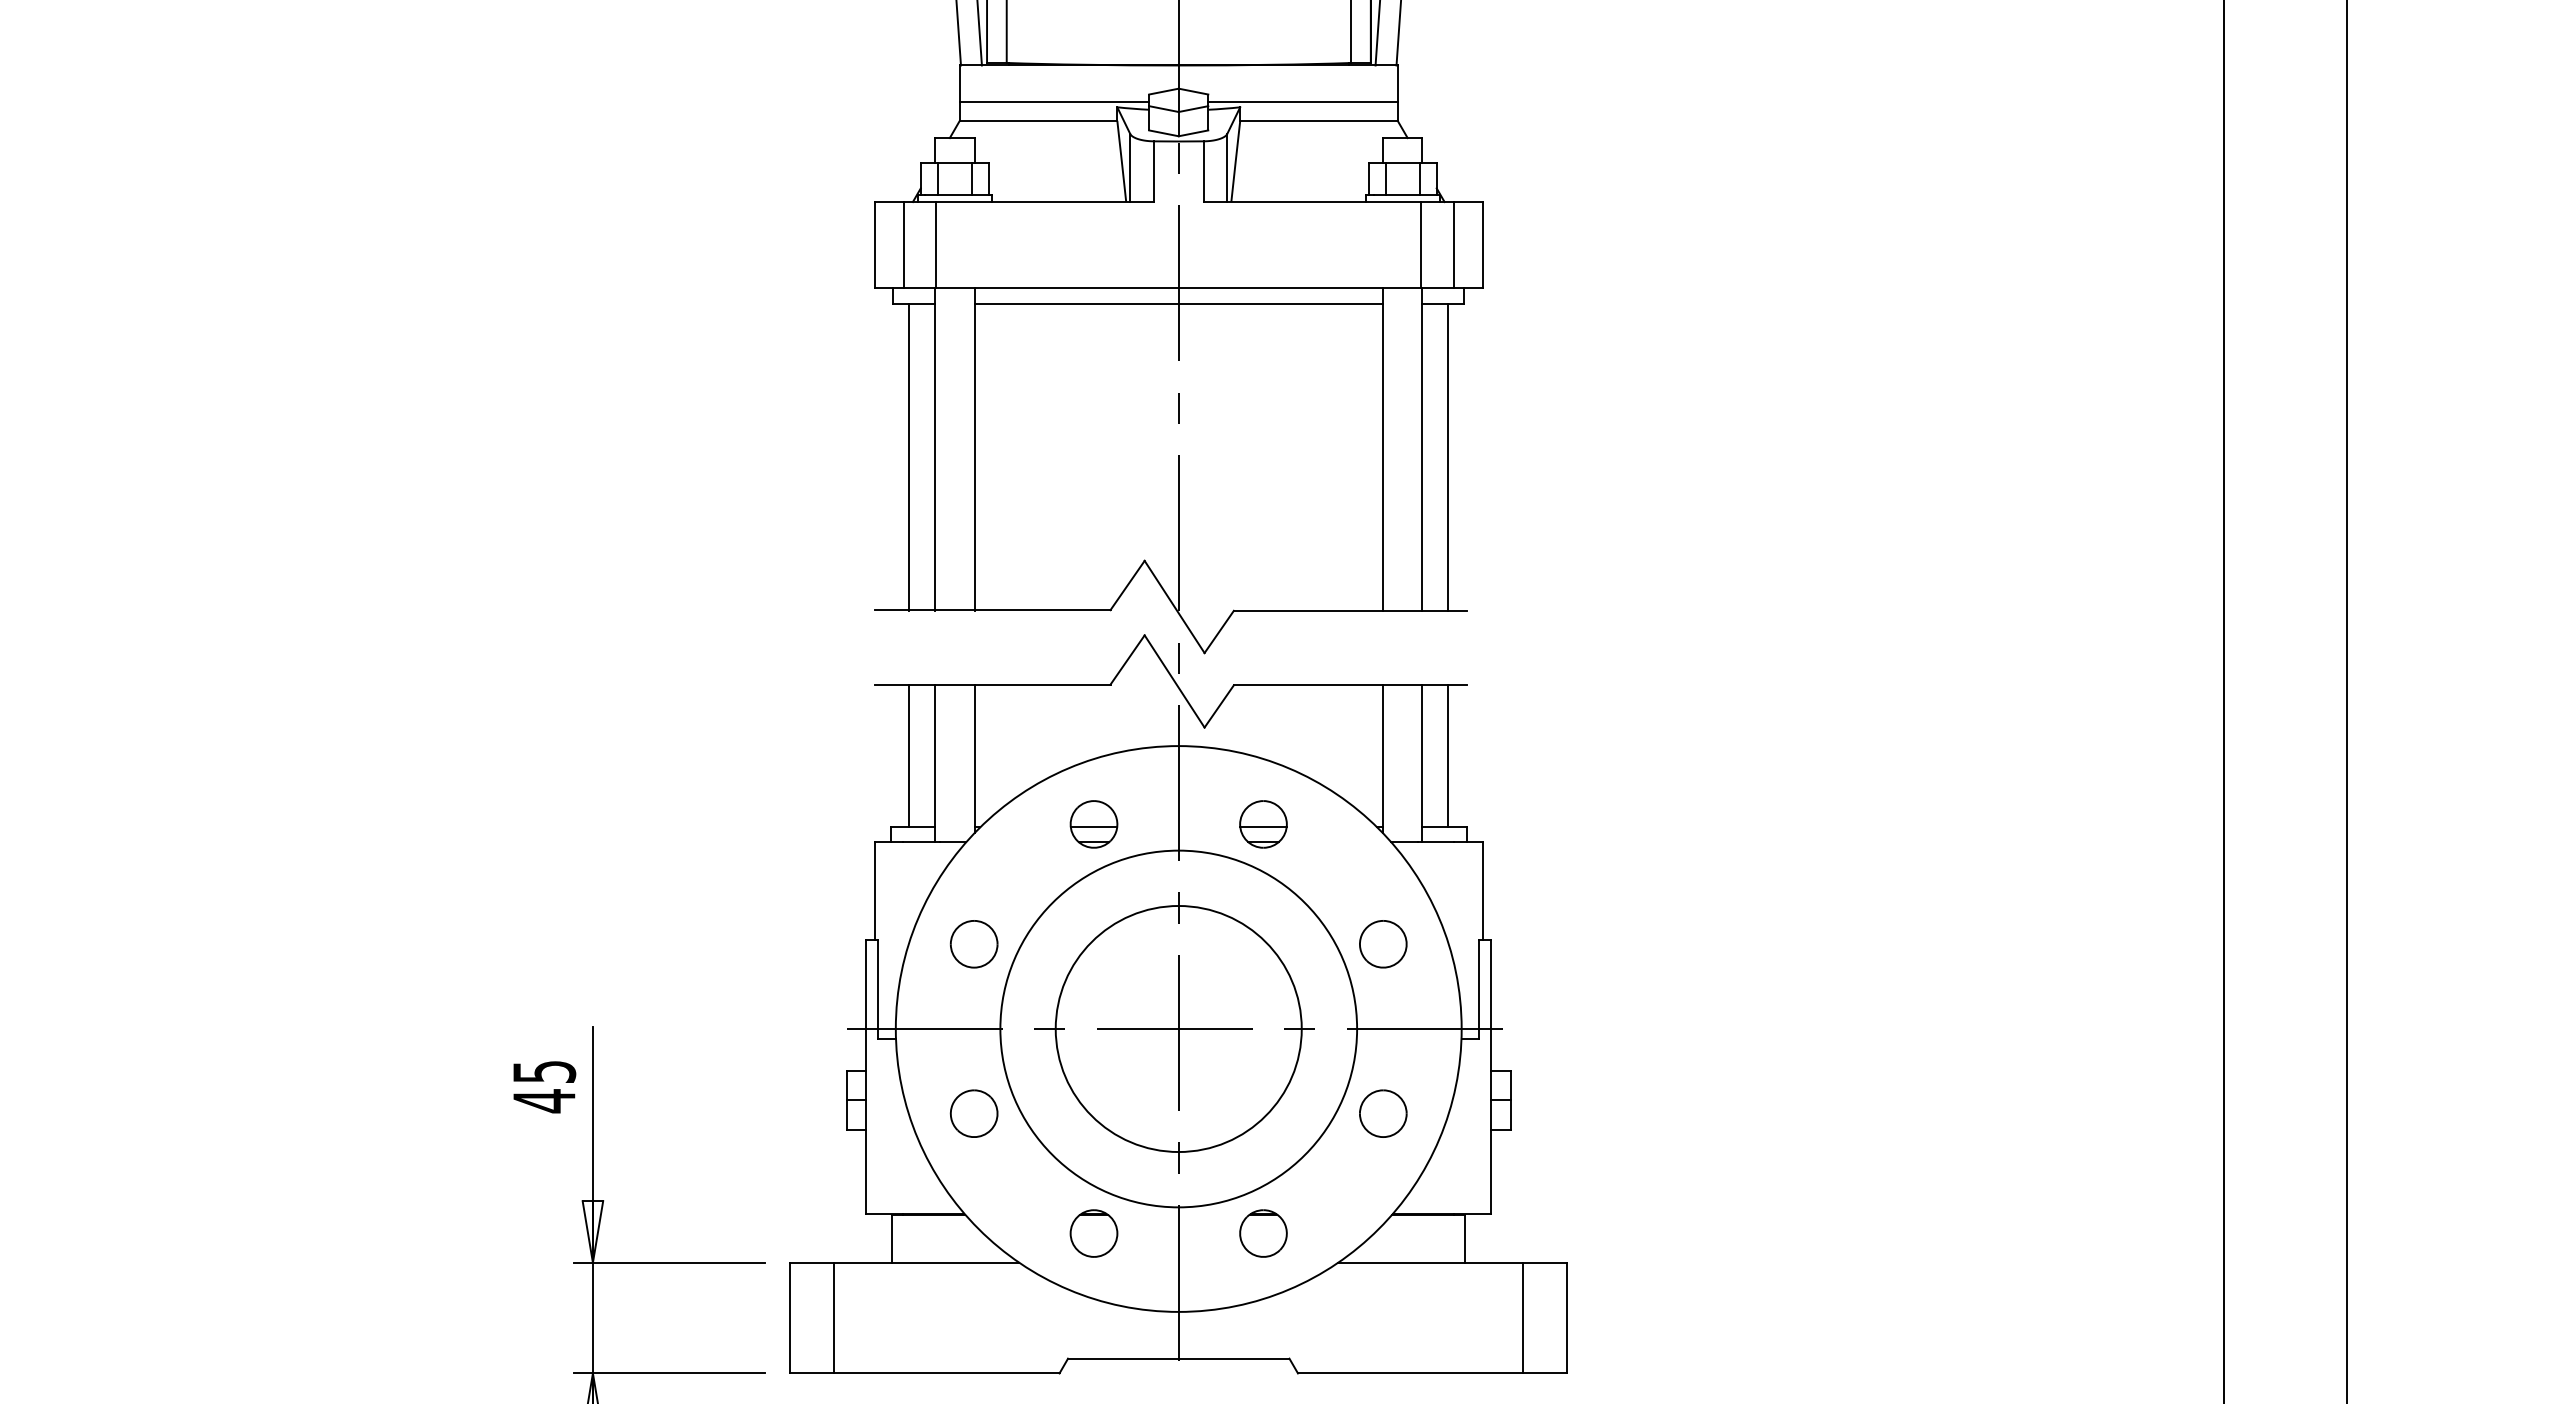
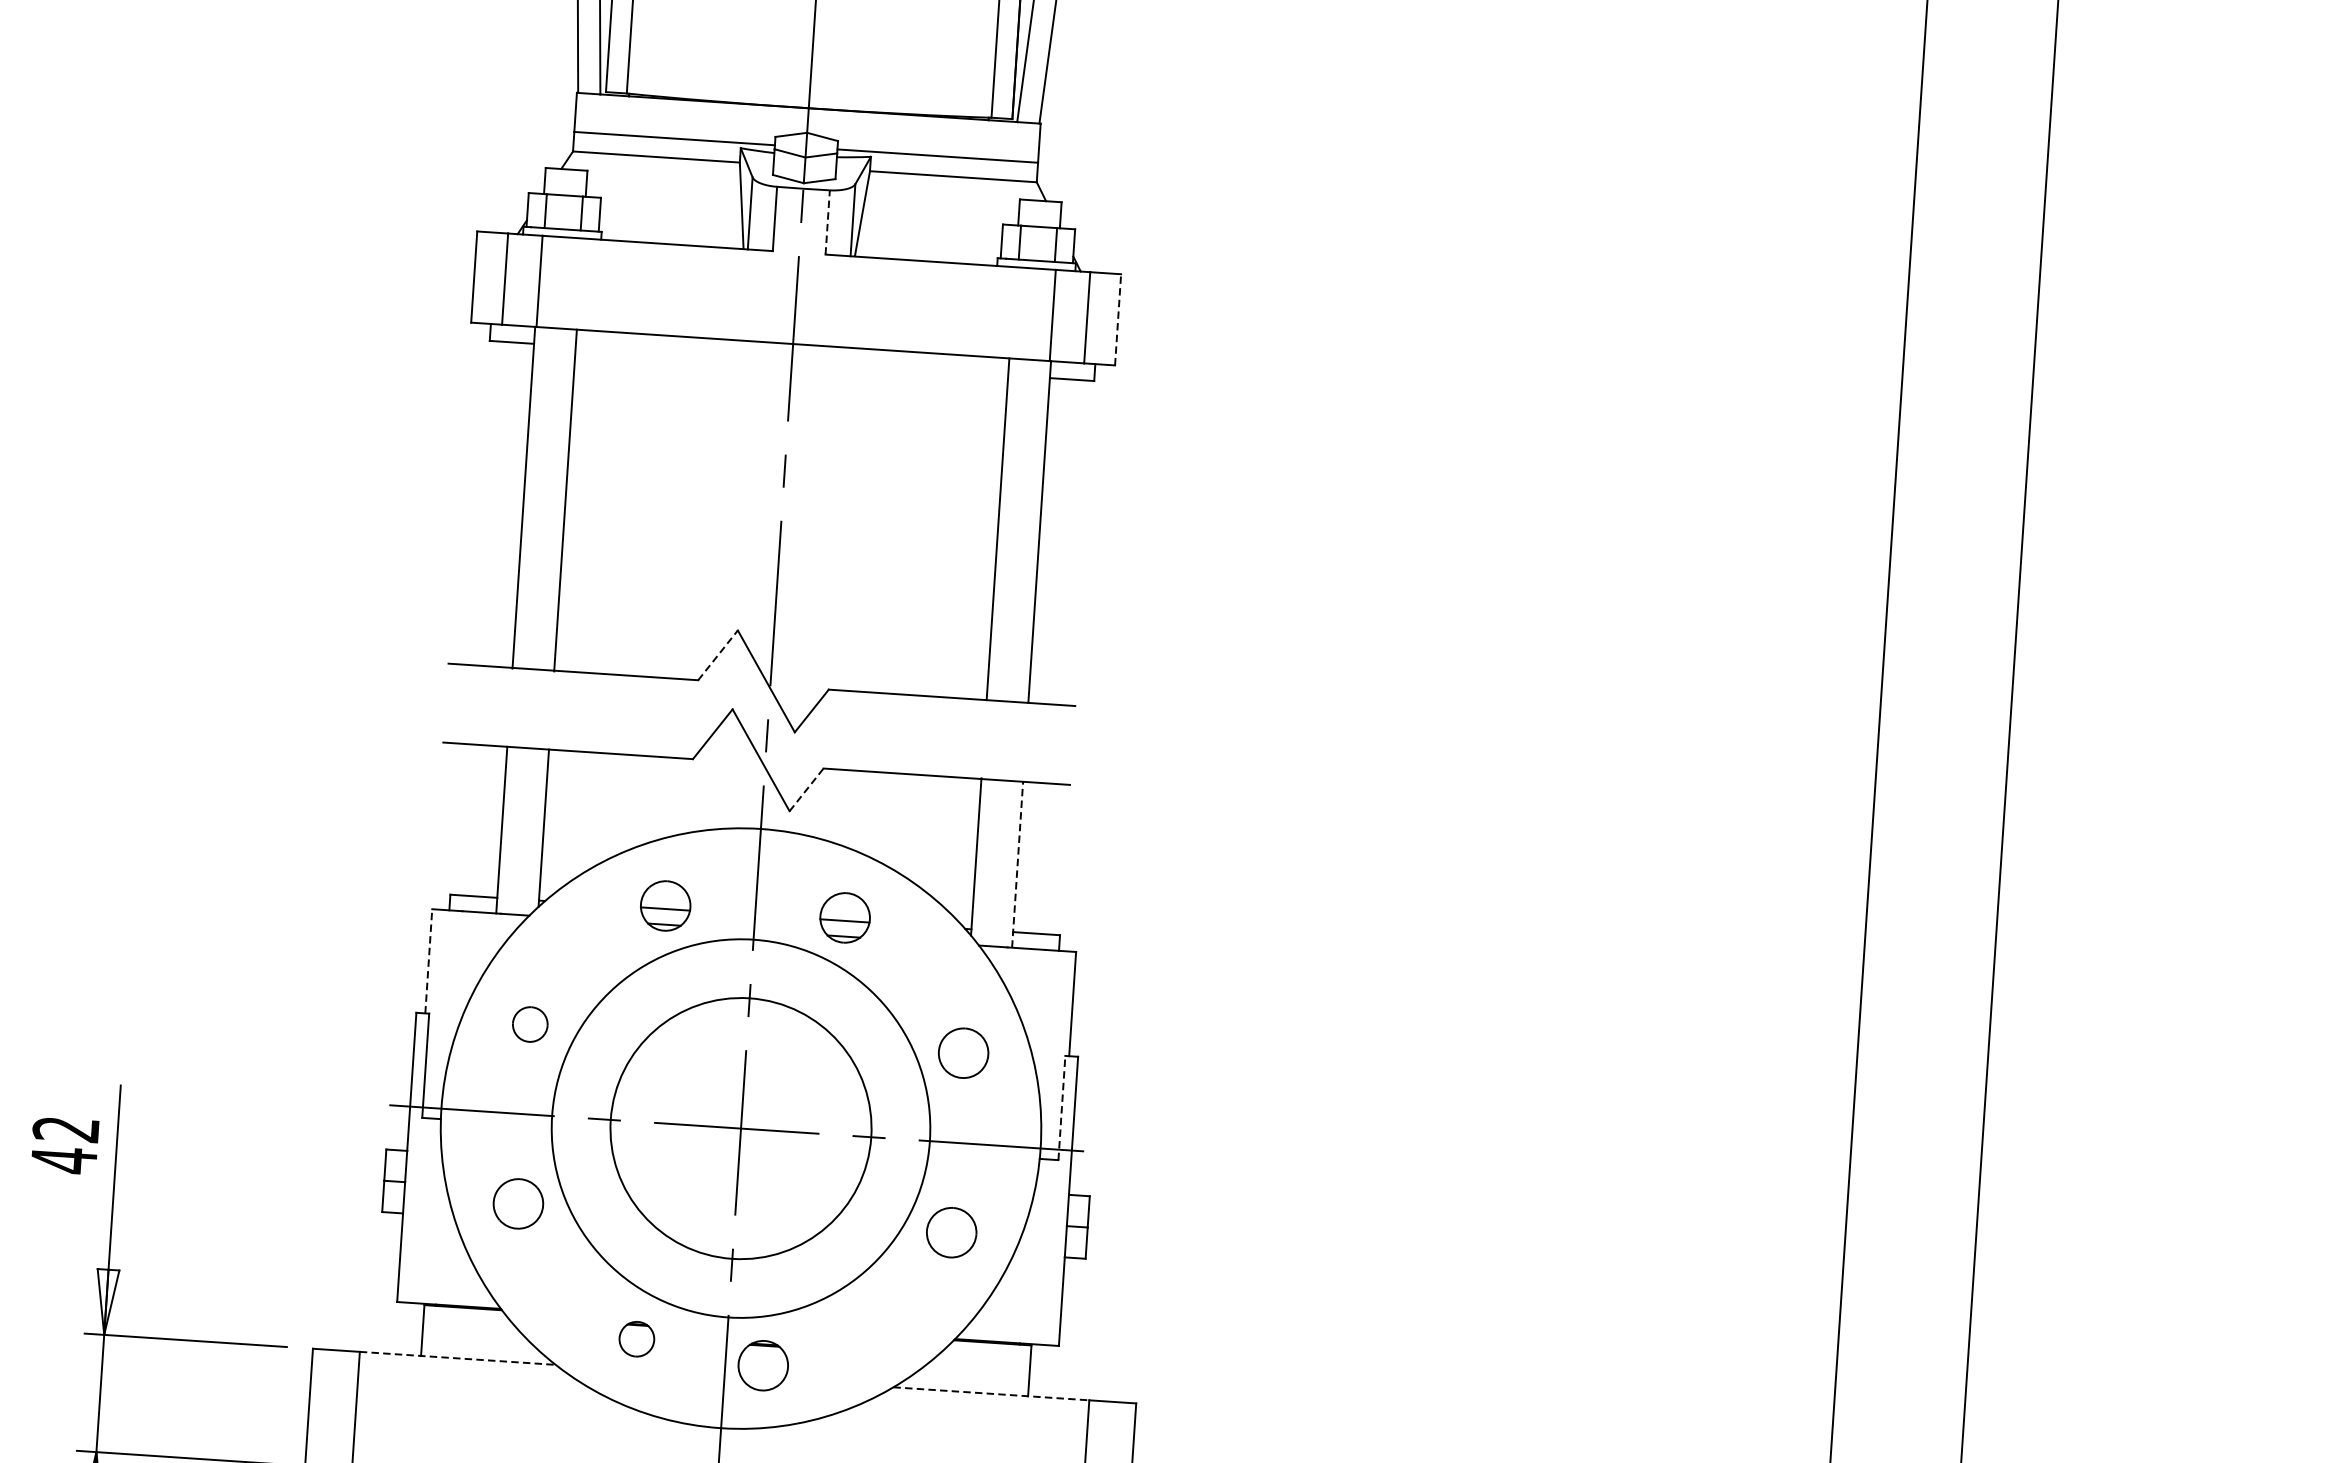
line: (1203, 171) -> (827, 222), solid -> dashed
line: (1482, 244) -> (1117, 319), solid -> dashed
line: (1178, 304) -> (791, 361), removed
line: (909, 457) -> (496, 504), removed
line: (1448, 457) -> (1066, 542), removed
line: (1127, 585) -> (717, 655), solid -> dashed
line: (1219, 706) -> (806, 789), solid -> dashed
line: (909, 755) -> (475, 820), removed
line: (1448, 755) -> (1045, 857), removed
line: (1422, 763) -> (1017, 864), solid -> dashed
line: (874, 890) -> (428, 960), solid -> dashed
part: (973, 944) -> (529, 1024), size x0.7
line: (1479, 989) -> (1062, 1107), solid -> dashed
text: (544, 1072) -> (66, 1130), 45 -> 42
part: (1093, 1233) -> (636, 1339), size x0.7
part: (1263, 1233) -> (763, 1365), moved
line: (926, 1262) -> (457, 1358), solid -> dashed
line: (1431, 1262) -> (992, 1393), solid -> dashed

